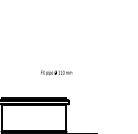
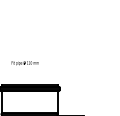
text: (55, 73) -> (24, 63), moved

